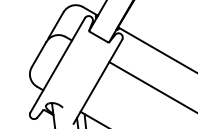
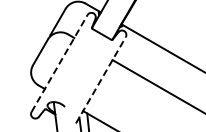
line: (57, 65) -> (59, 63), solid -> dashed
line: (97, 82) -> (100, 80), solid -> dashed

